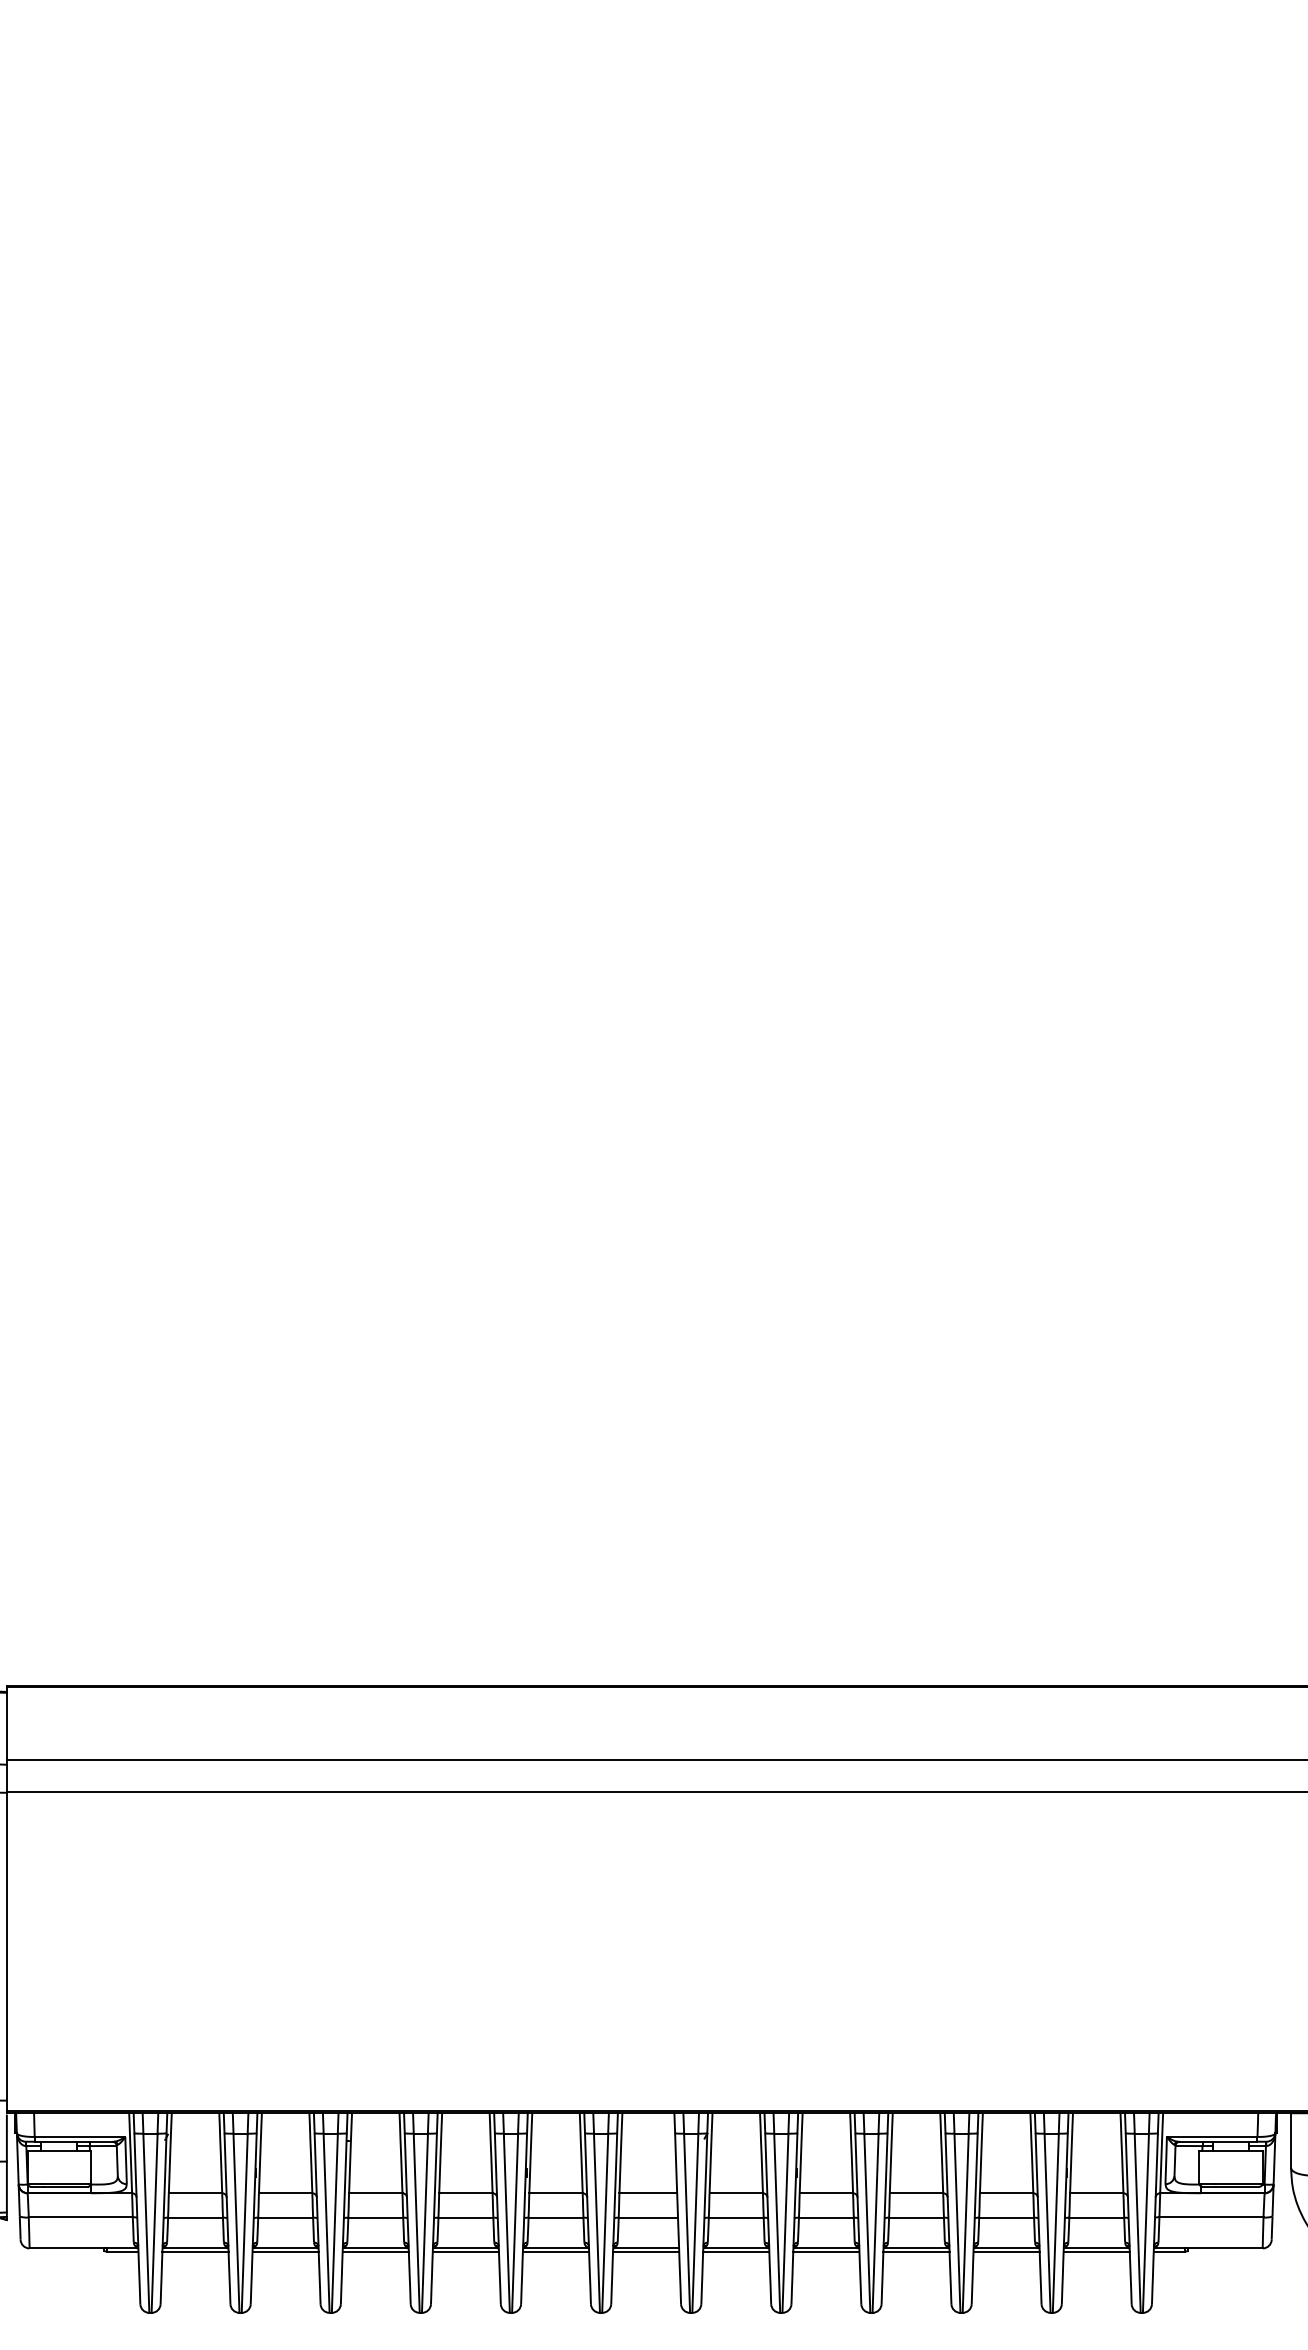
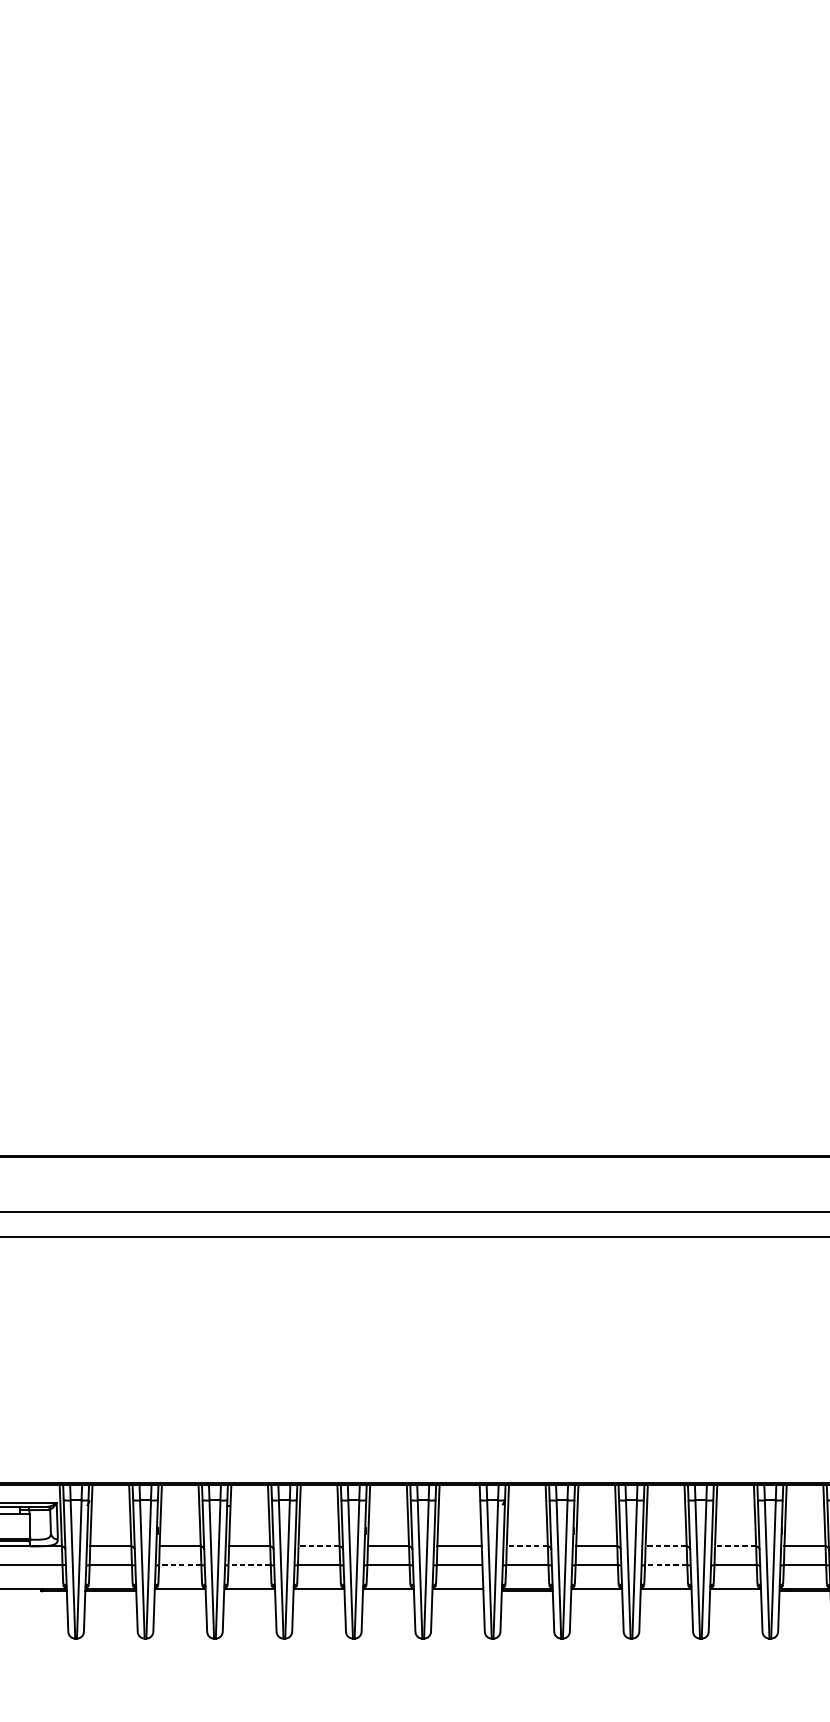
line: (465, 2193) -> (318, 1546), solid -> dashed
line: (736, 2193) -> (527, 1546), solid -> dashed
line: (916, 2193) -> (666, 1546), solid -> dashed
line: (1006, 2193) -> (735, 1546), solid -> dashed
line: (285, 2217) -> (180, 1565), solid -> dashed
line: (375, 2217) -> (249, 1565), solid -> dashed
line: (916, 2217) -> (666, 1565), solid -> dashed
line: (285, 2251) -> (180, 1591), removed
line: (375, 2251) -> (249, 1591), removed
line: (465, 2251) -> (318, 1591), removed
line: (555, 2251) -> (388, 1591), removed
line: (646, 2251) -> (458, 1591), removed
line: (826, 2251) -> (596, 1591), removed
line: (916, 2251) -> (666, 1591), removed
line: (1006, 2251) -> (735, 1591), removed

